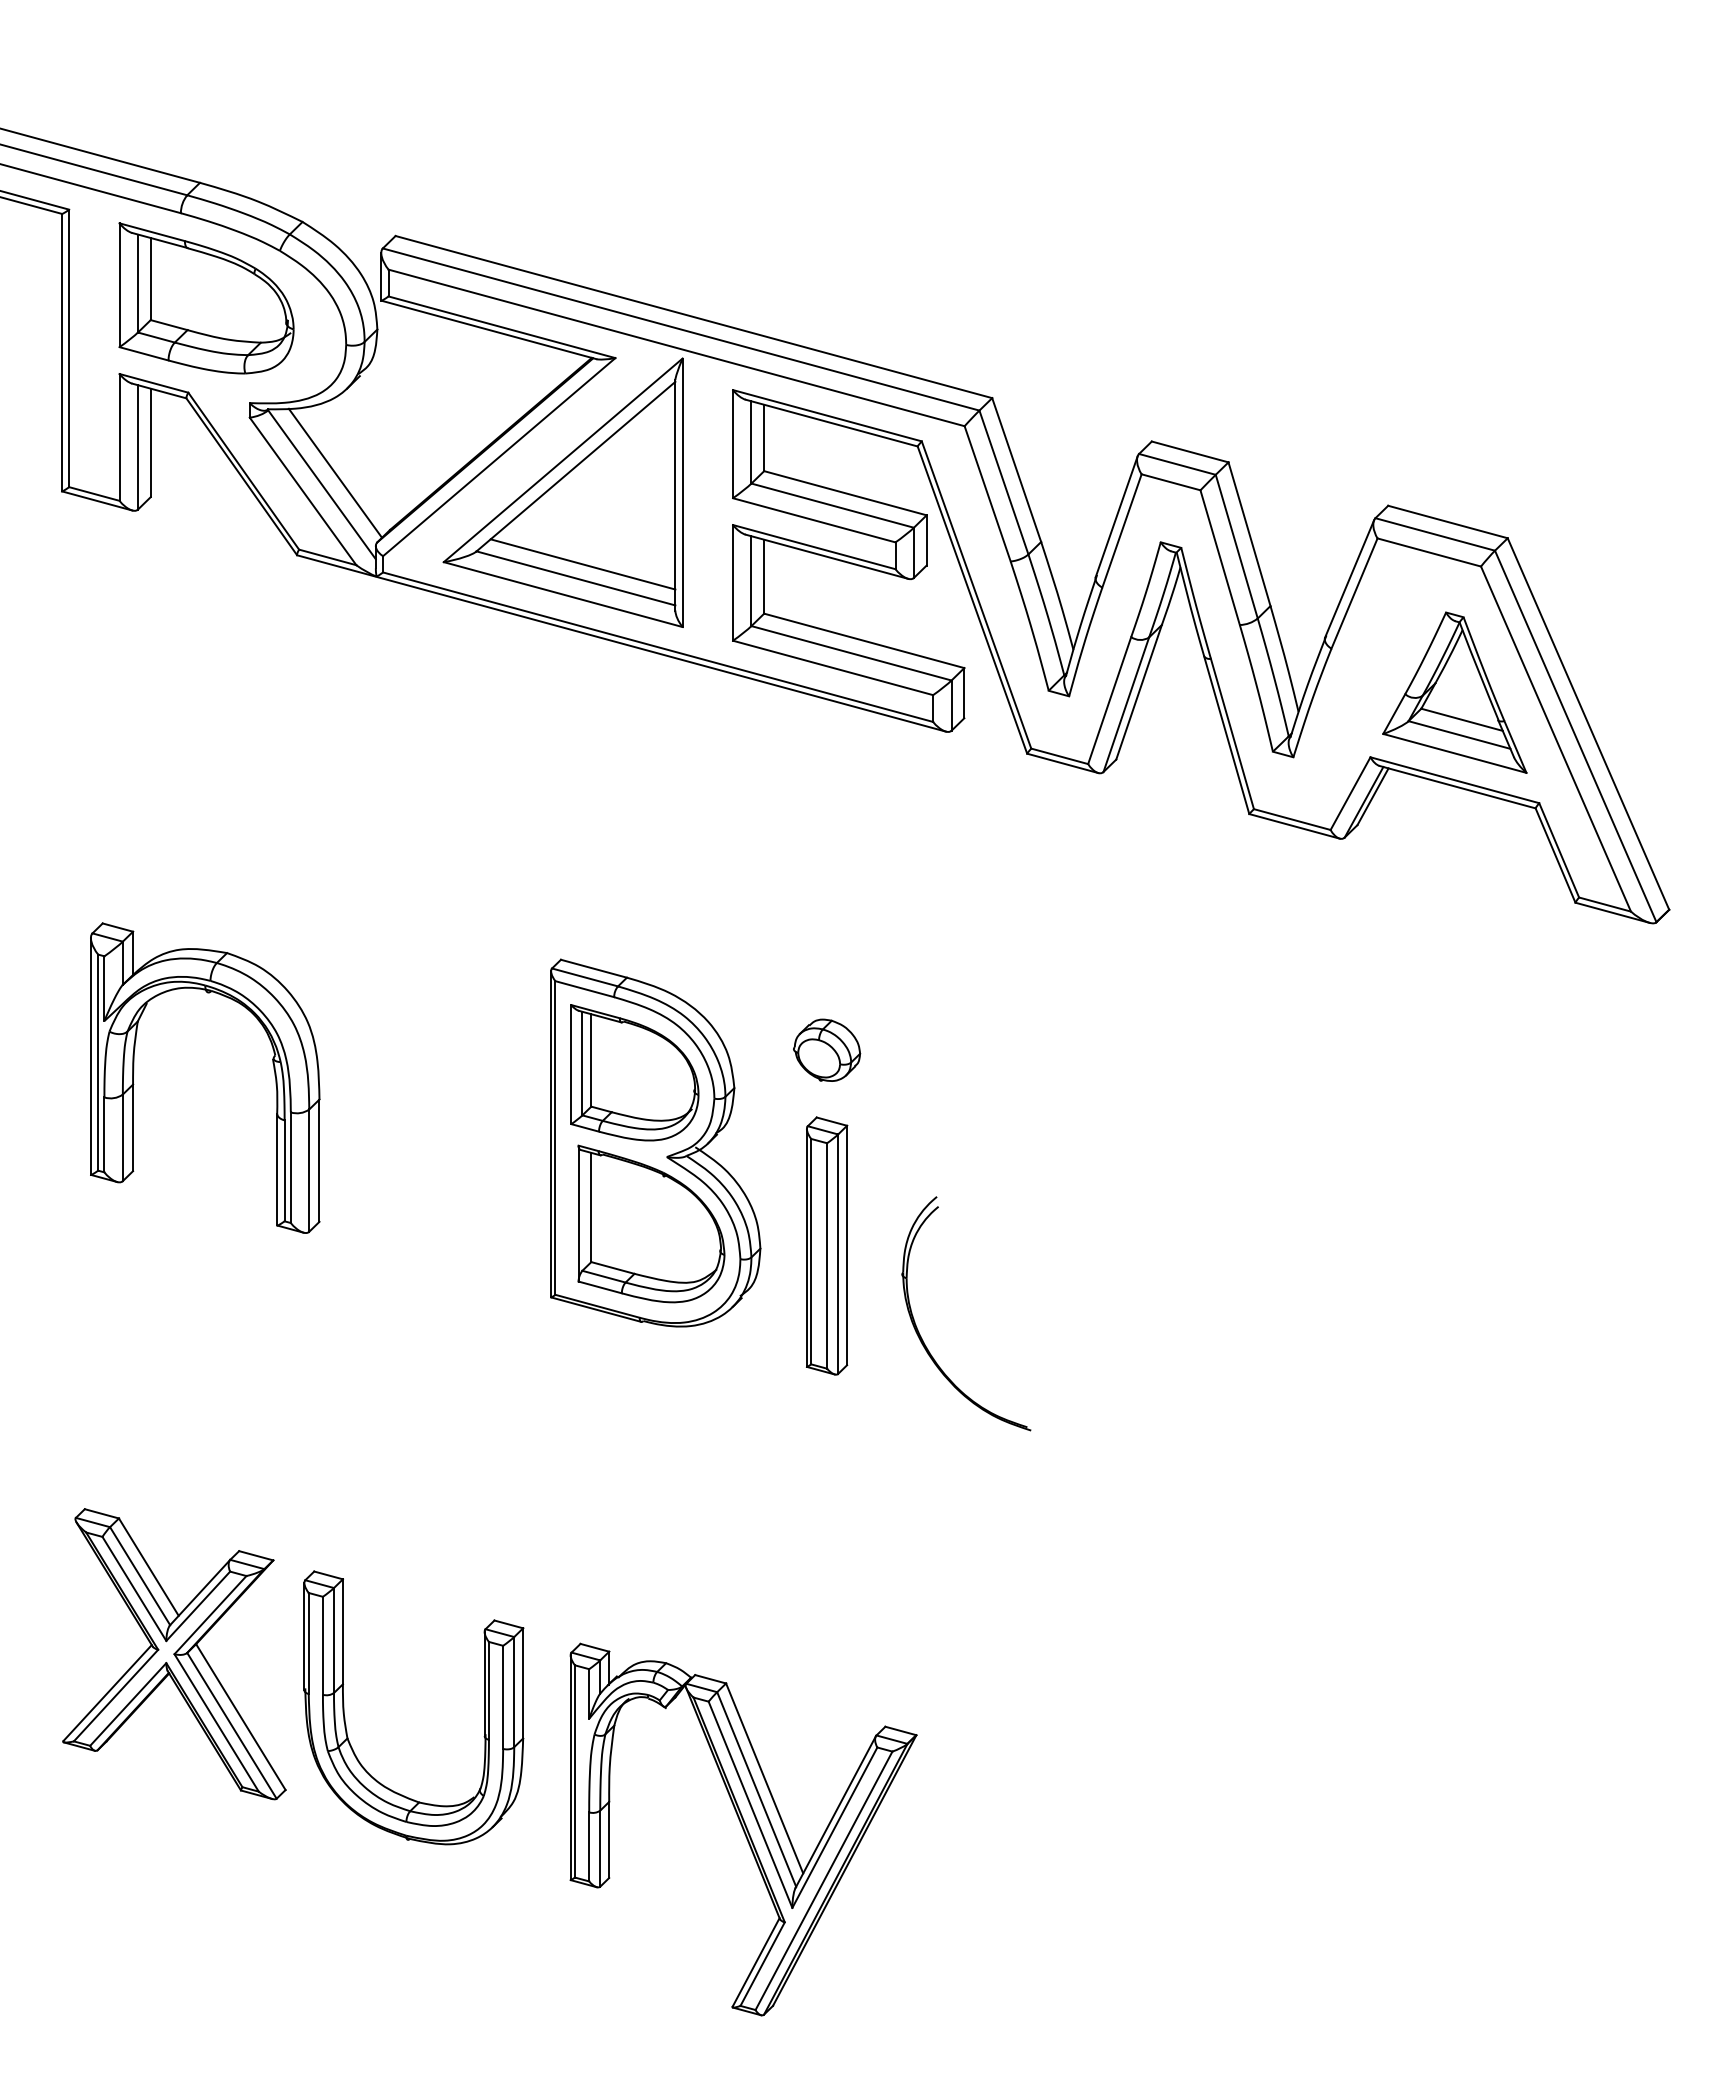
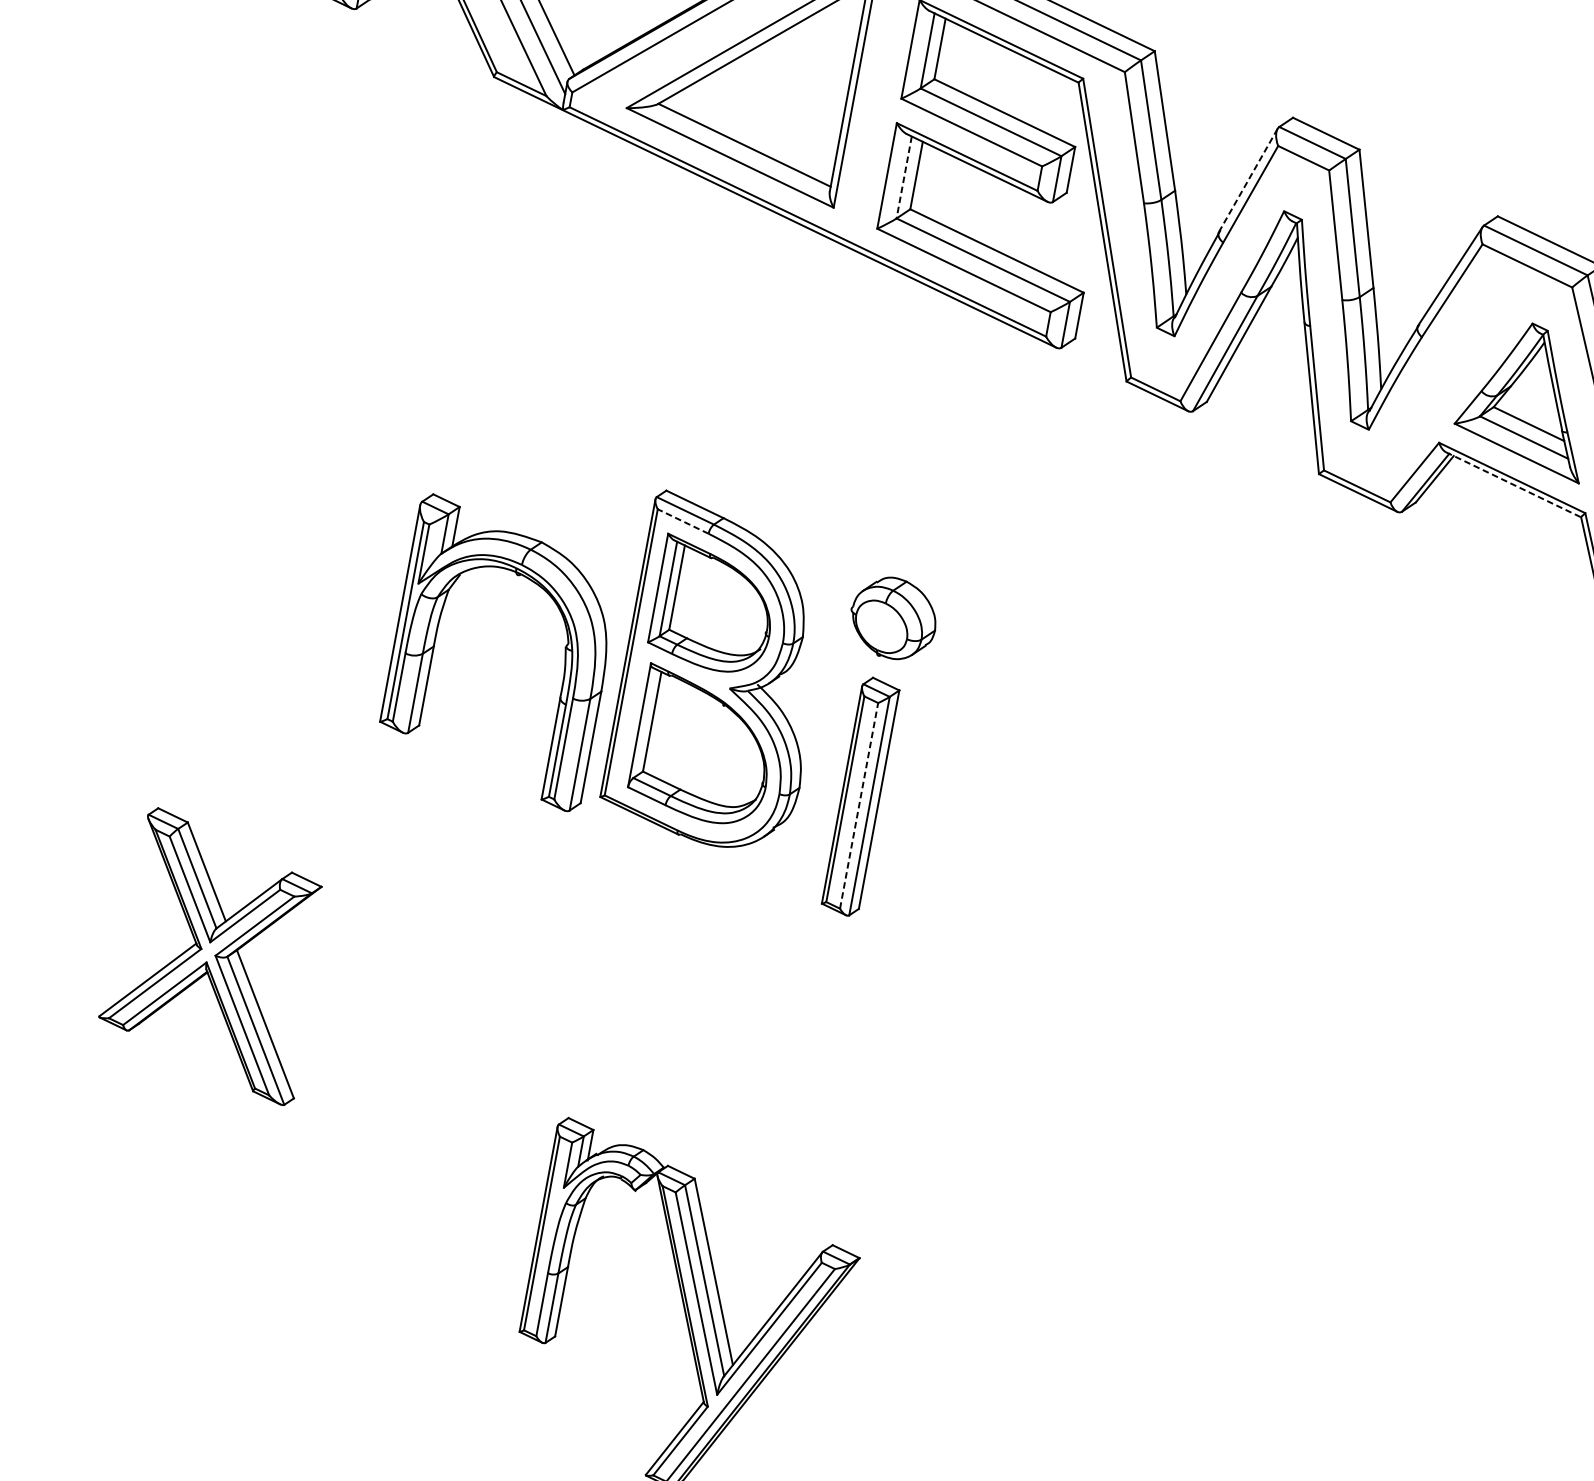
line: (1116, 516) -> (1248, 180), solid -> dashed
line: (582, 564) -> (752, 133), removed
line: (751, 581) -> (904, 177), solid -> dashed
line: (1457, 787) -> (1513, 485), solid -> dashed
line: (584, 989) -> (682, 521), solid -> dashed
part: (827, 1049) -> (894, 617), size x1.4
part: (272, 1063) -> (564, 650), moved
line: (827, 1255) -> (859, 805), solid -> dashed
part: (921, 1336) -> (931, 895), removed
part: (174, 1654) -> (215, 956), moved
part: (345, 1717) -> (341, 1145), removed

